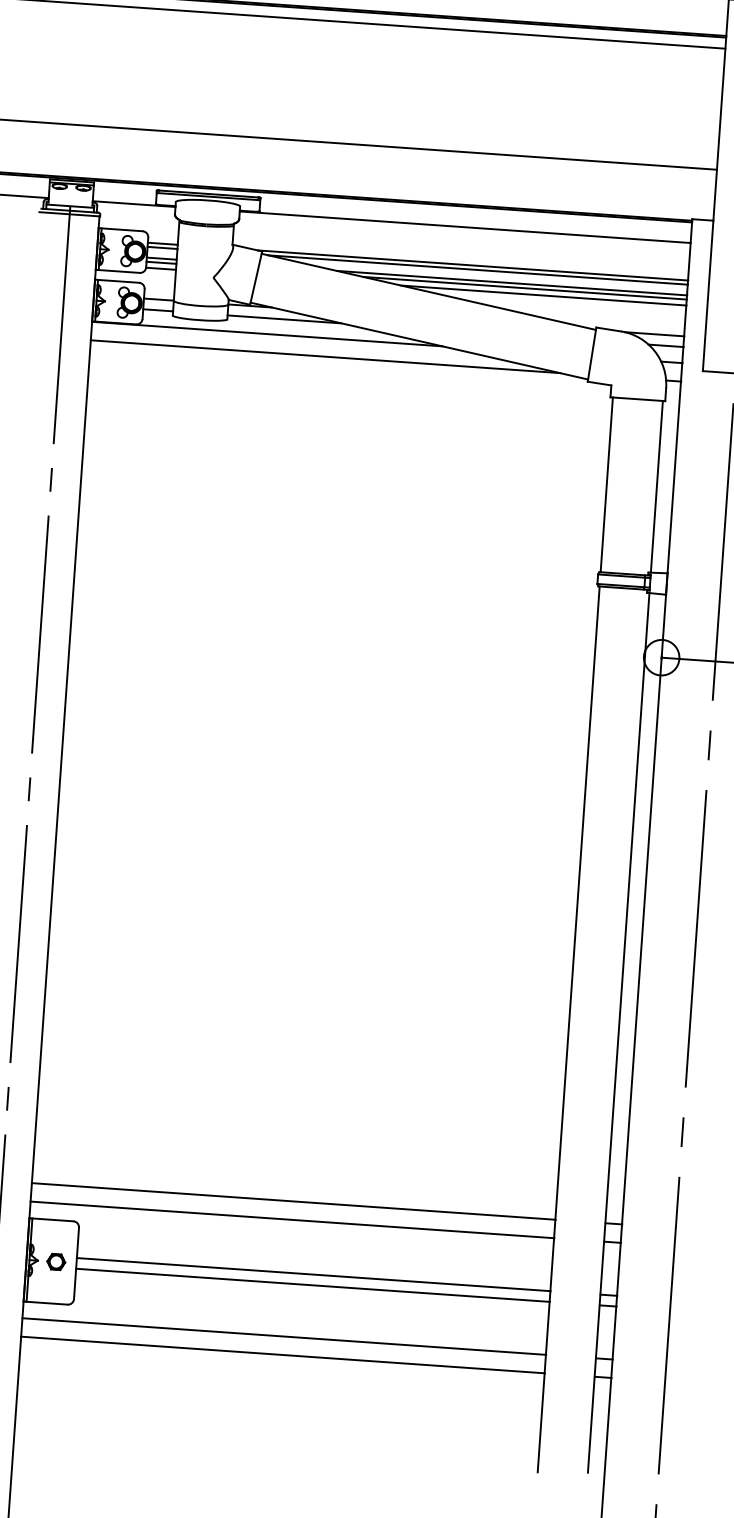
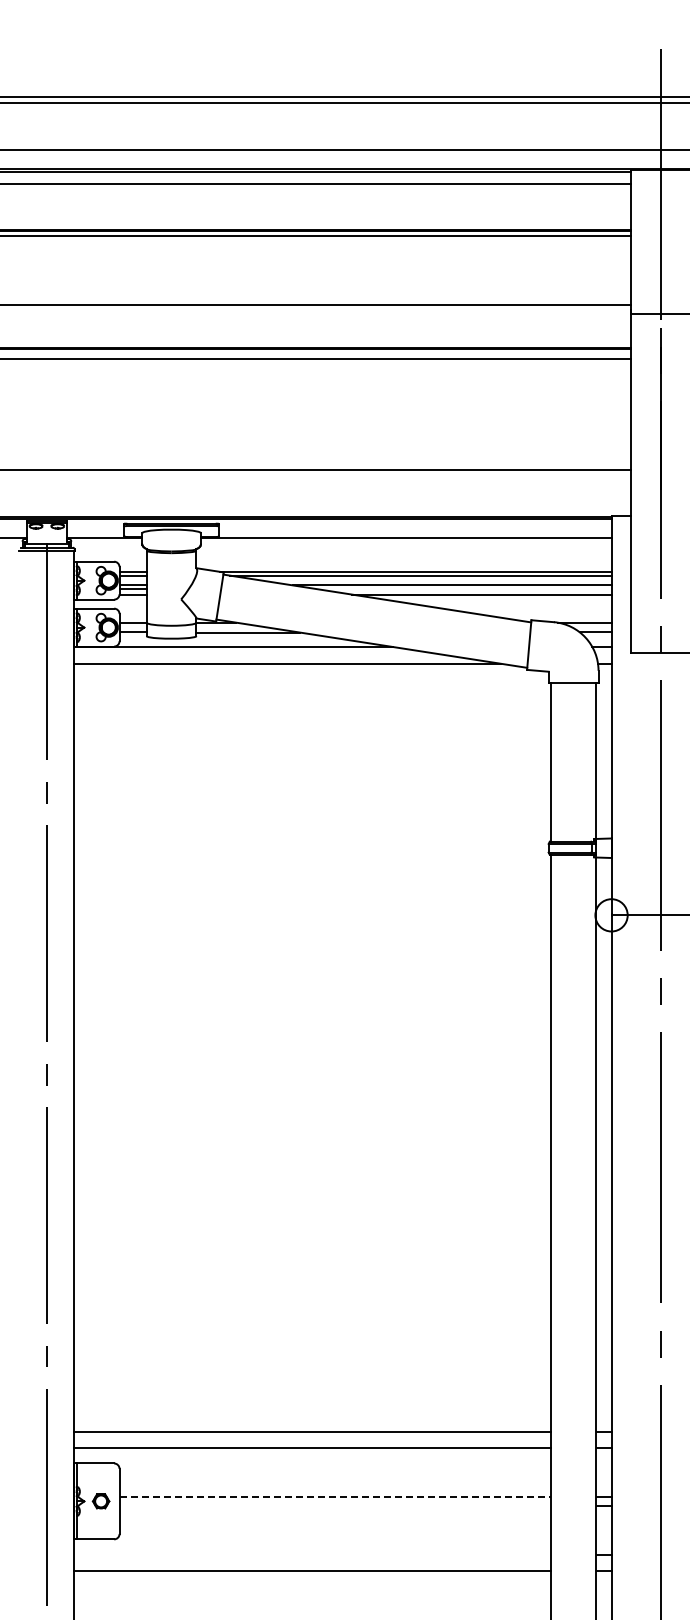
line: (525, 288) -> (464, 589), removed
line: (313, 1274) -> (335, 1496), solid -> dashed
line: (313, 1285) -> (335, 1506), removed
line: (284, 1336) -> (312, 1554), removed

